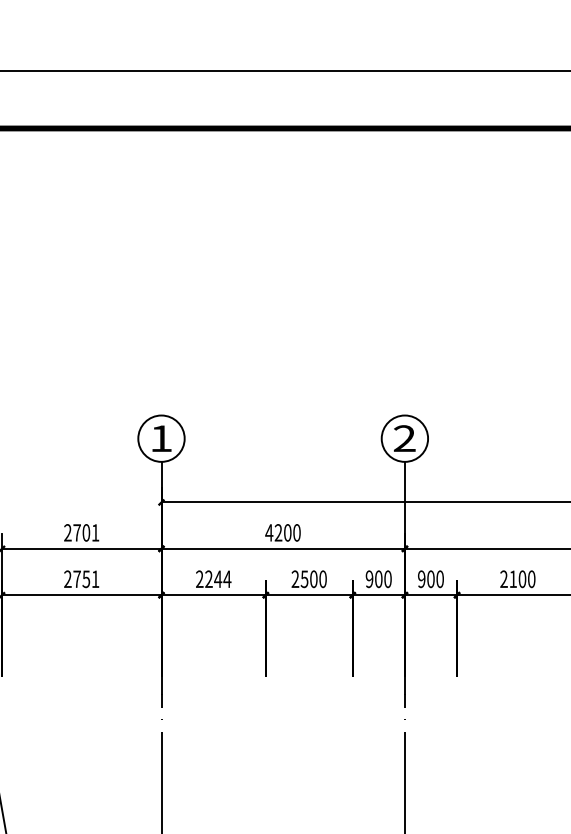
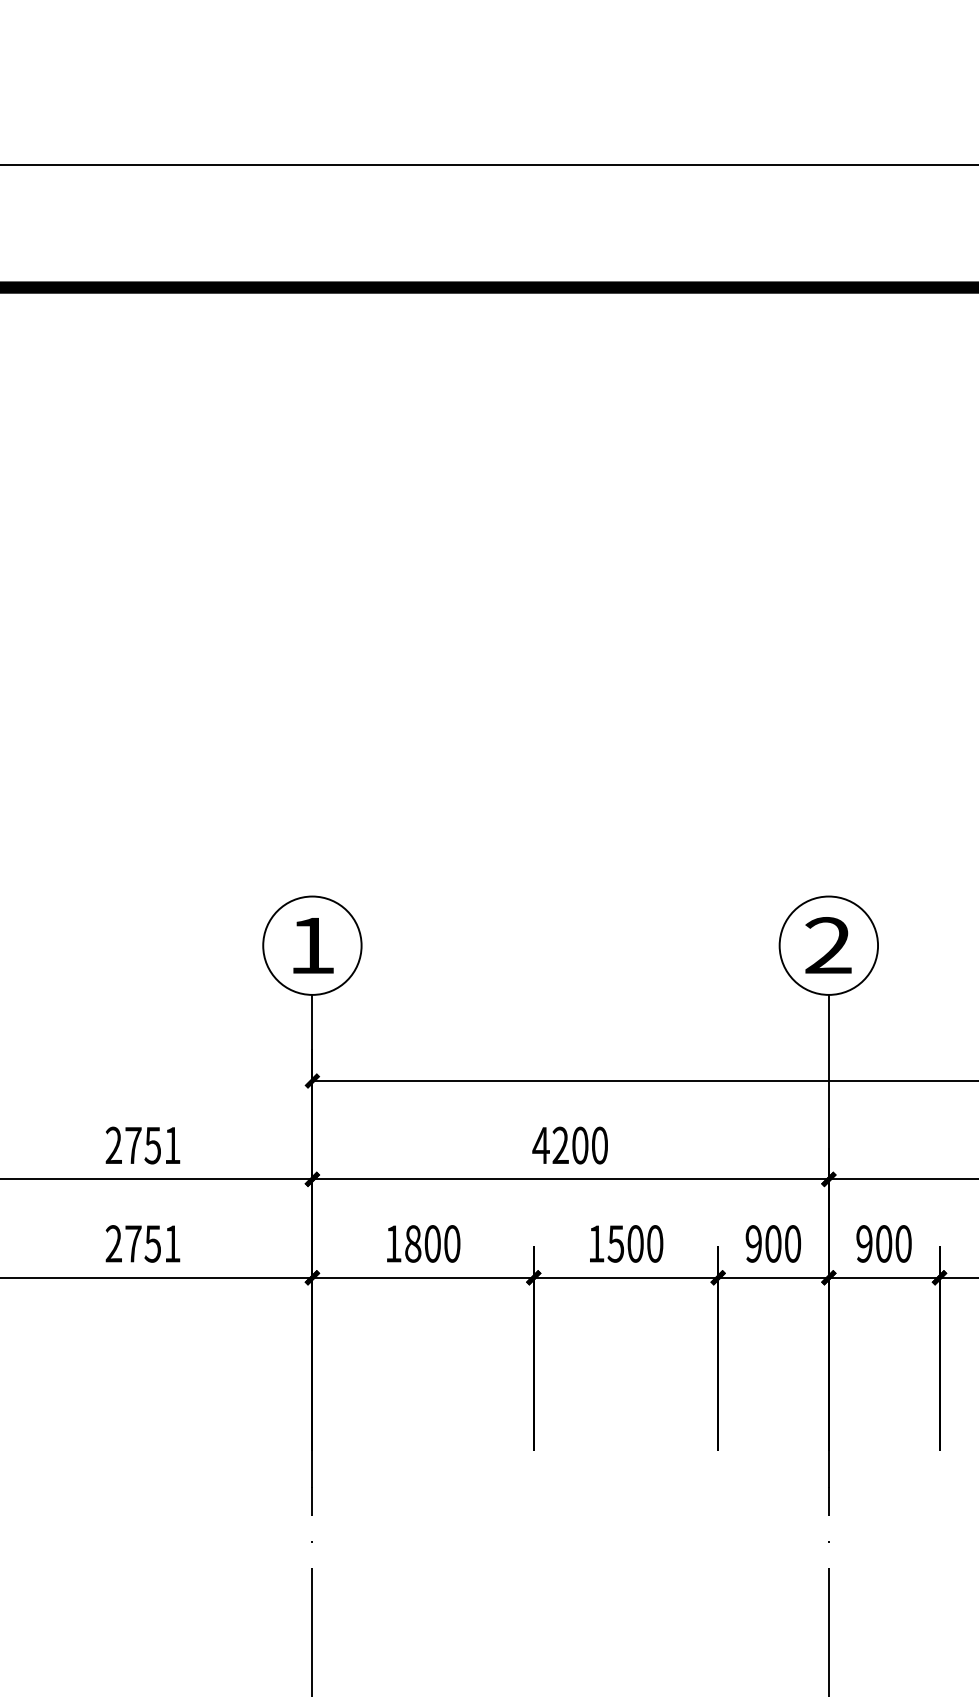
text: (86, 532) -> (153, 1144), 2701 -> 2751
text: (295, 578) -> (596, 1242), 2500 -> 1500
text: (213, 579) -> (422, 1244), 2244 -> 1800

